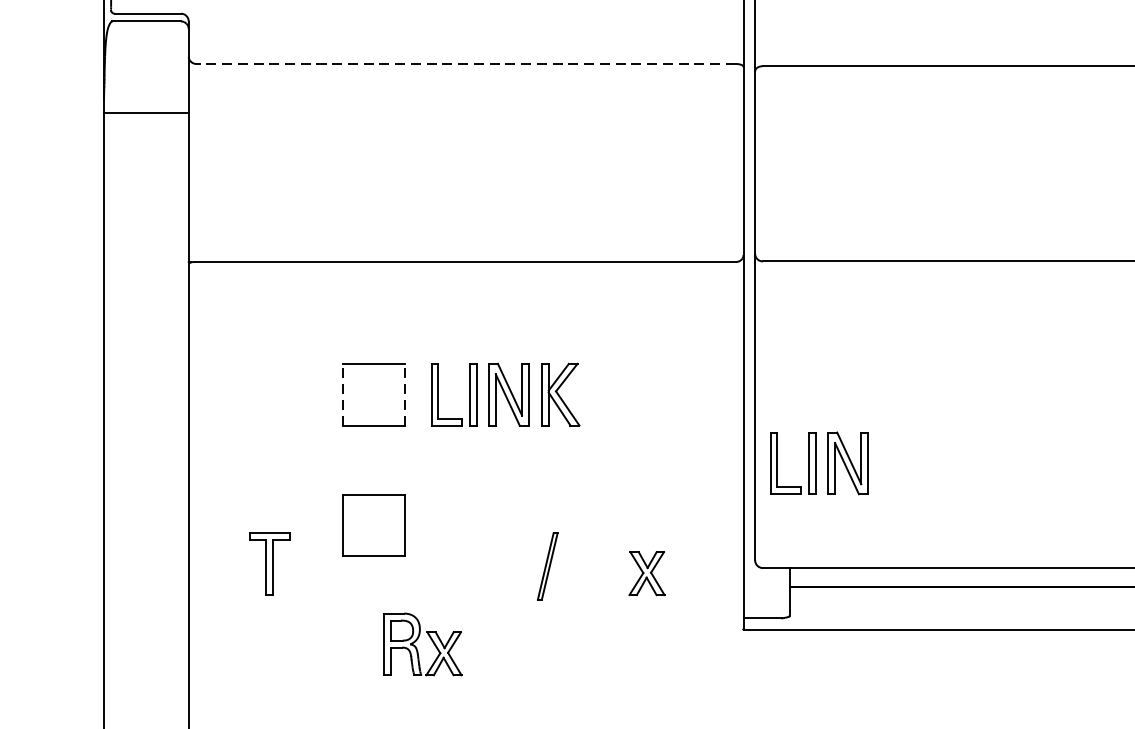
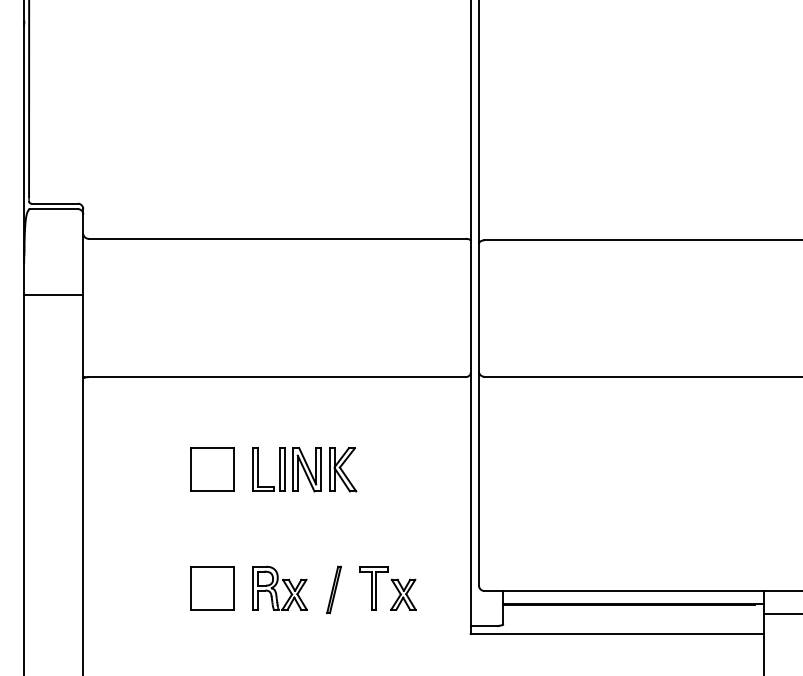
line: (465, 63) -> (276, 238), dashed -> solid
line: (146, 112) -> (53, 294), moved
line: (342, 394) -> (190, 469), dashed -> solid
line: (405, 394) -> (234, 469), dashed -> solid
part: (818, 462) -> (523, 517), removed
part: (373, 525) -> (212, 588), moved
part: (269, 564) -> (373, 588), moved
part: (422, 643) -> (279, 587), moved

